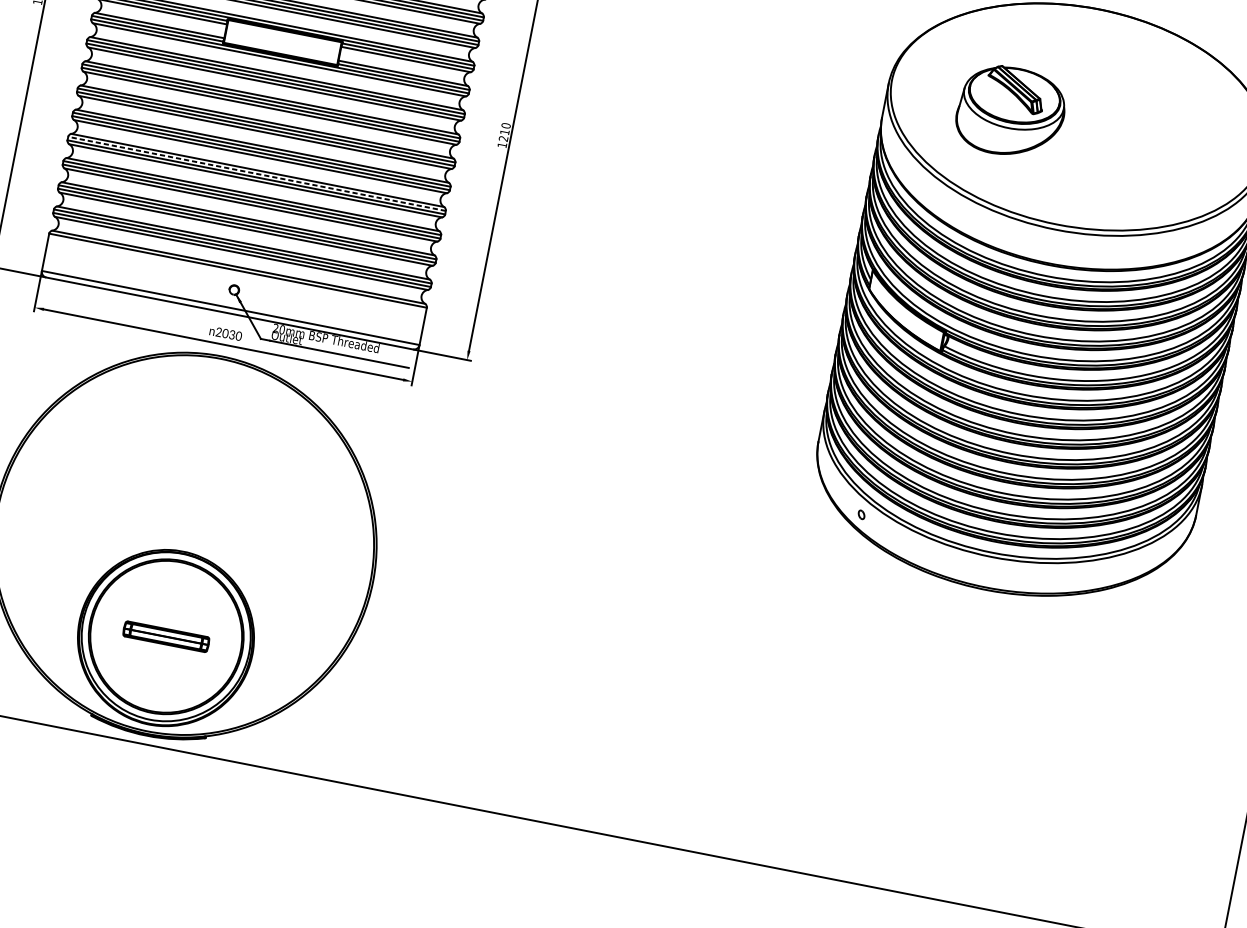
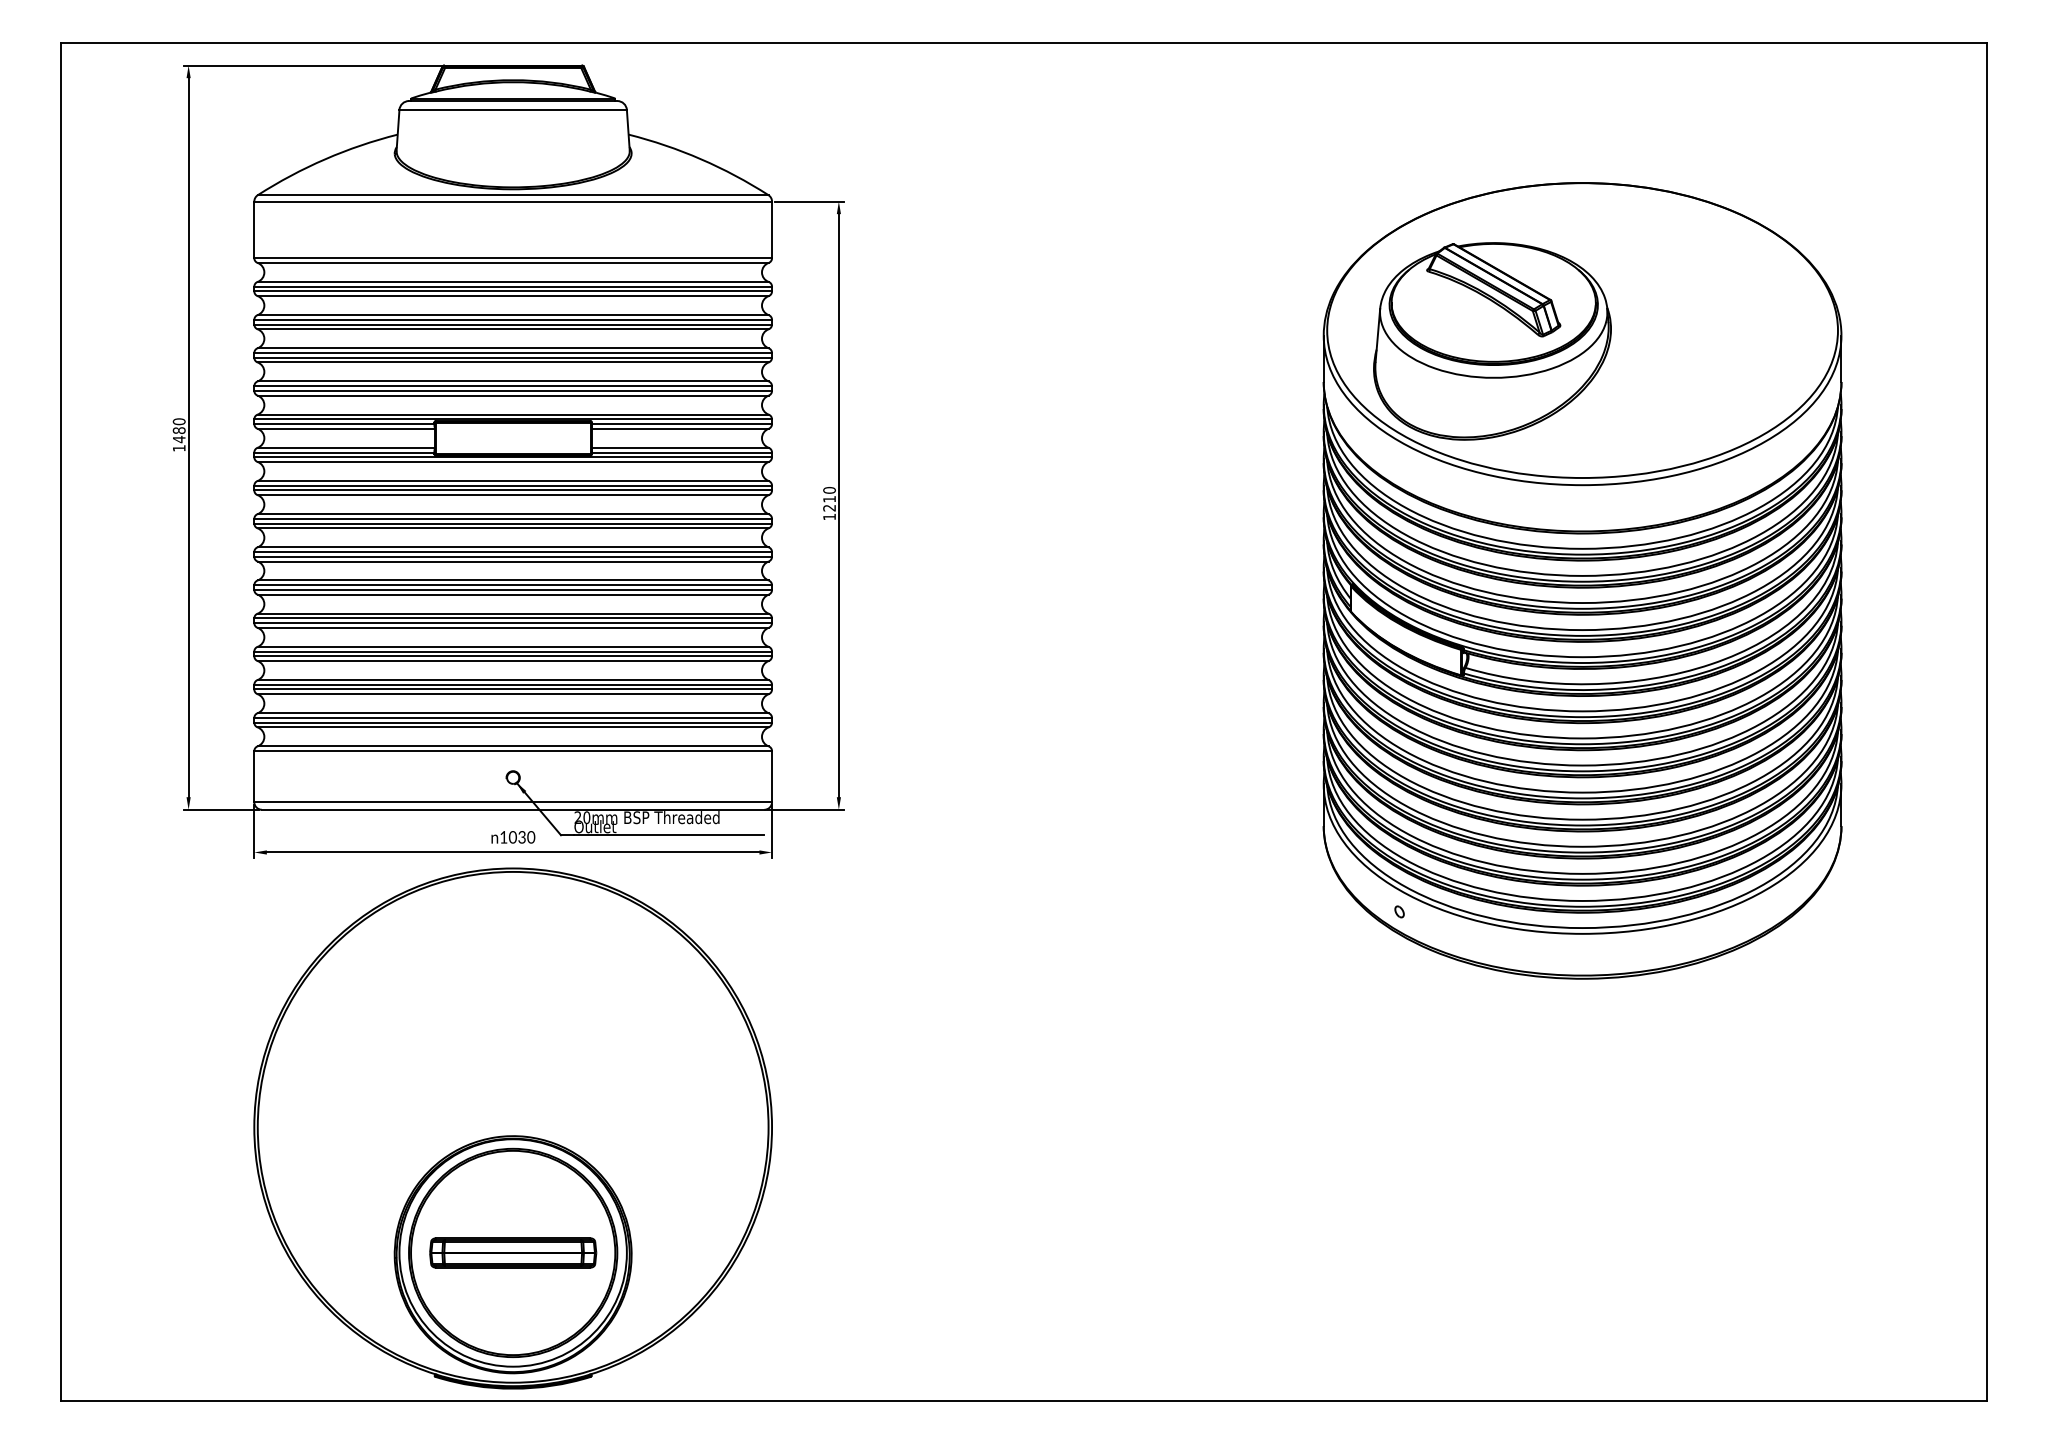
part: (1010, 112) -> (1492, 341), size x1.67
line: (257, 174) -> (513, 618), dashed -> solid
text: (218, 332) -> (503, 837), 2030 -> 1030
part: (166, 636) -> (513, 1252), size x1.43

